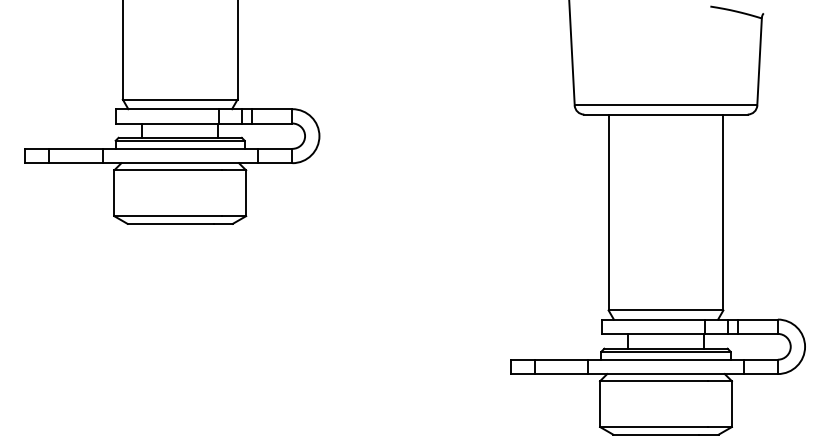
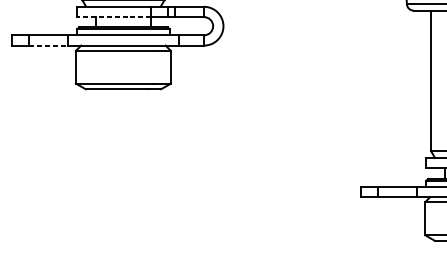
line: (167, 123) -> (114, 17), solid -> dashed
line: (75, 163) -> (48, 45), solid -> dashed

